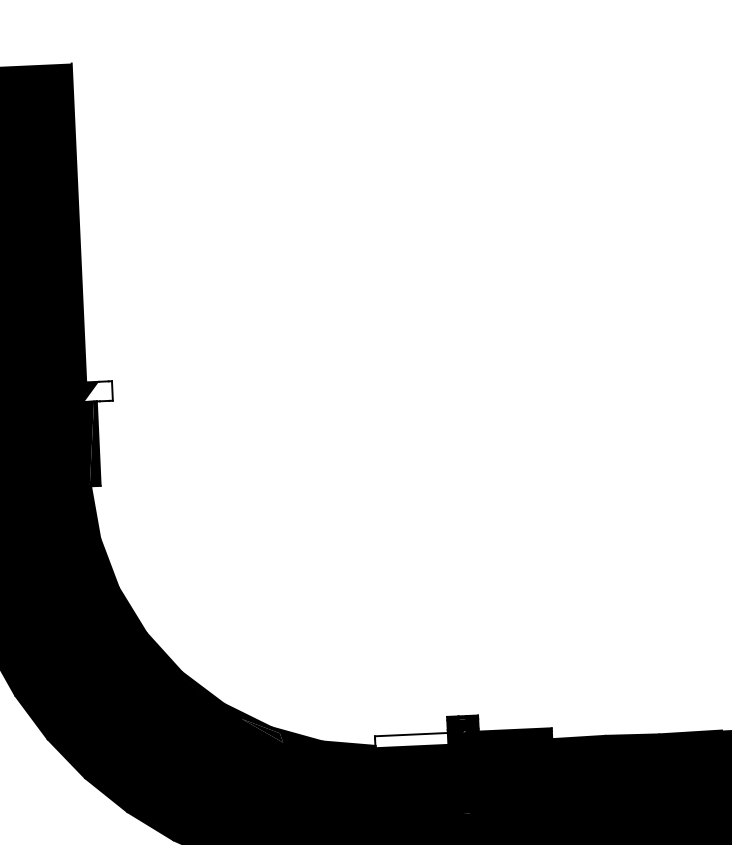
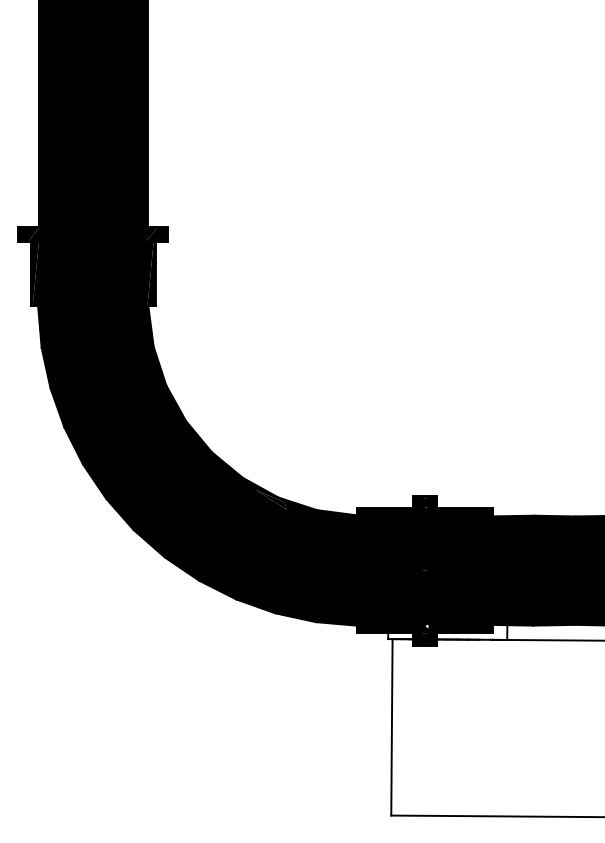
fill: (98, 390) -> (157, 233), added
fill: (411, 740) -> (385, 512), added

